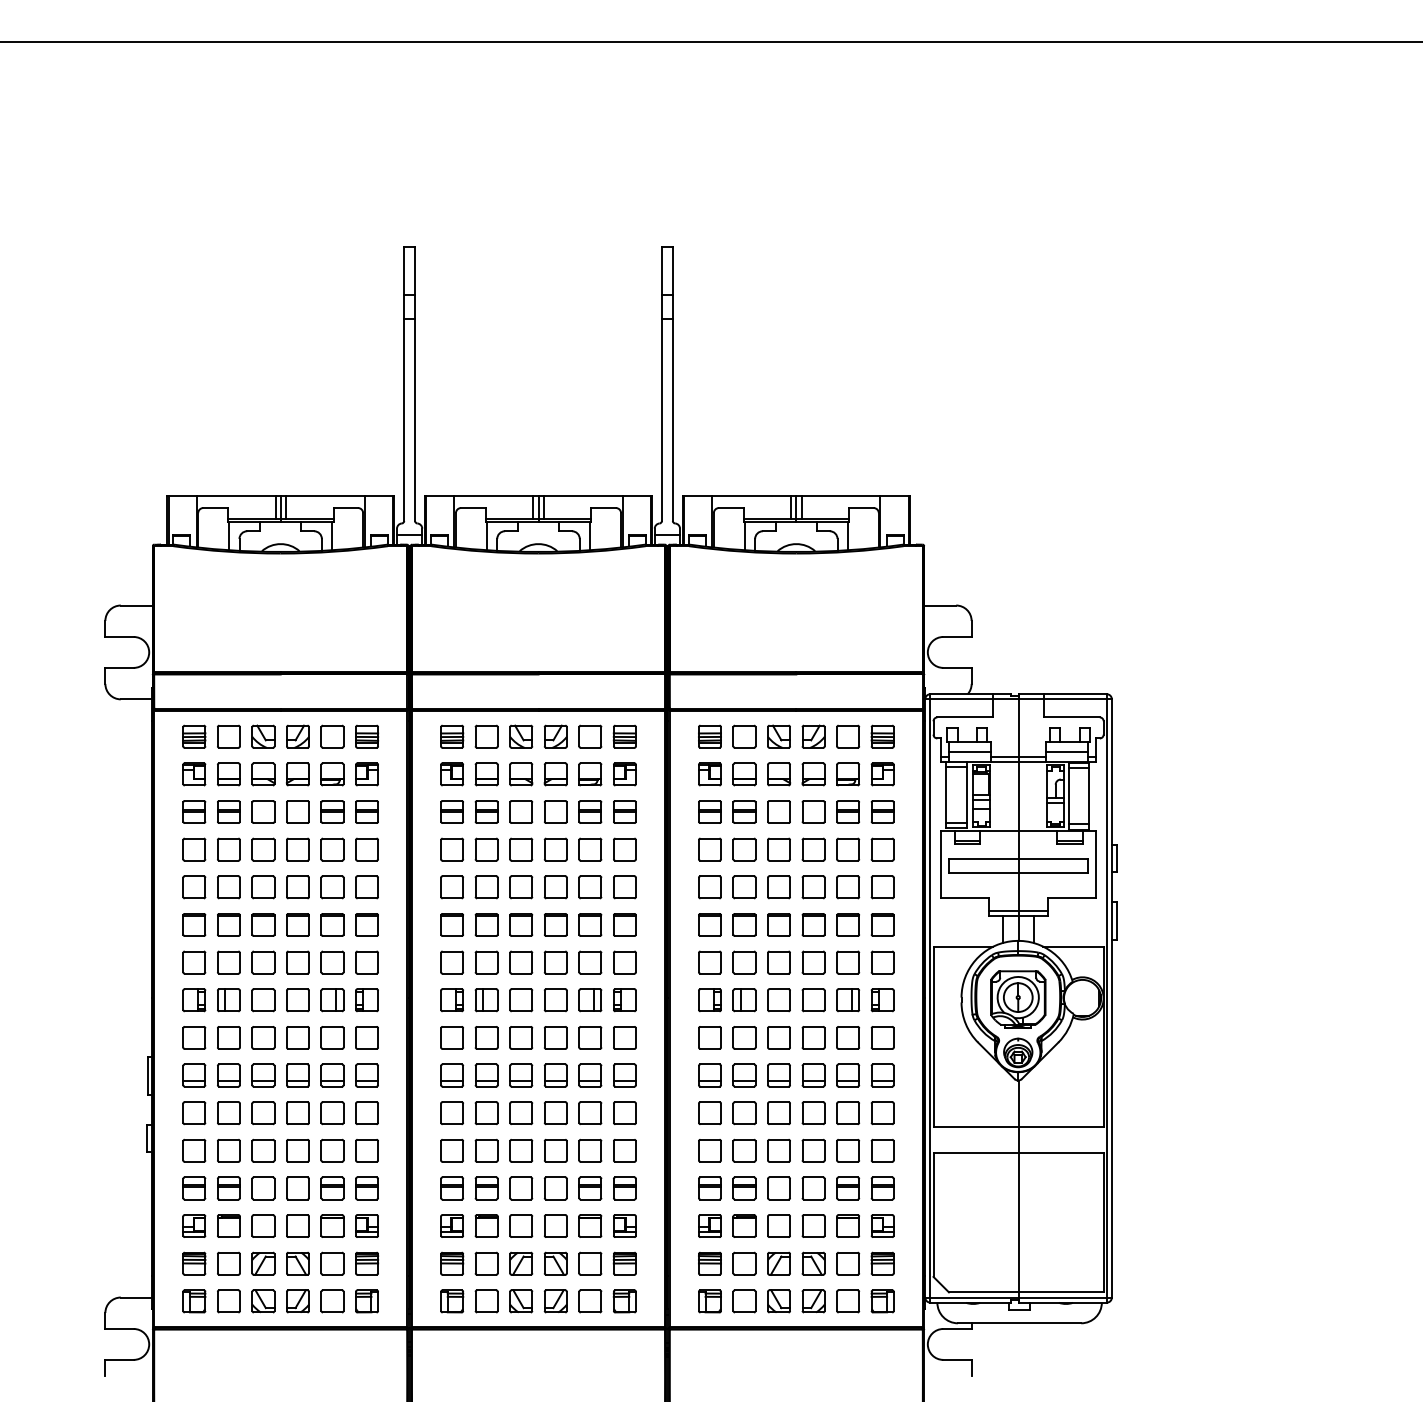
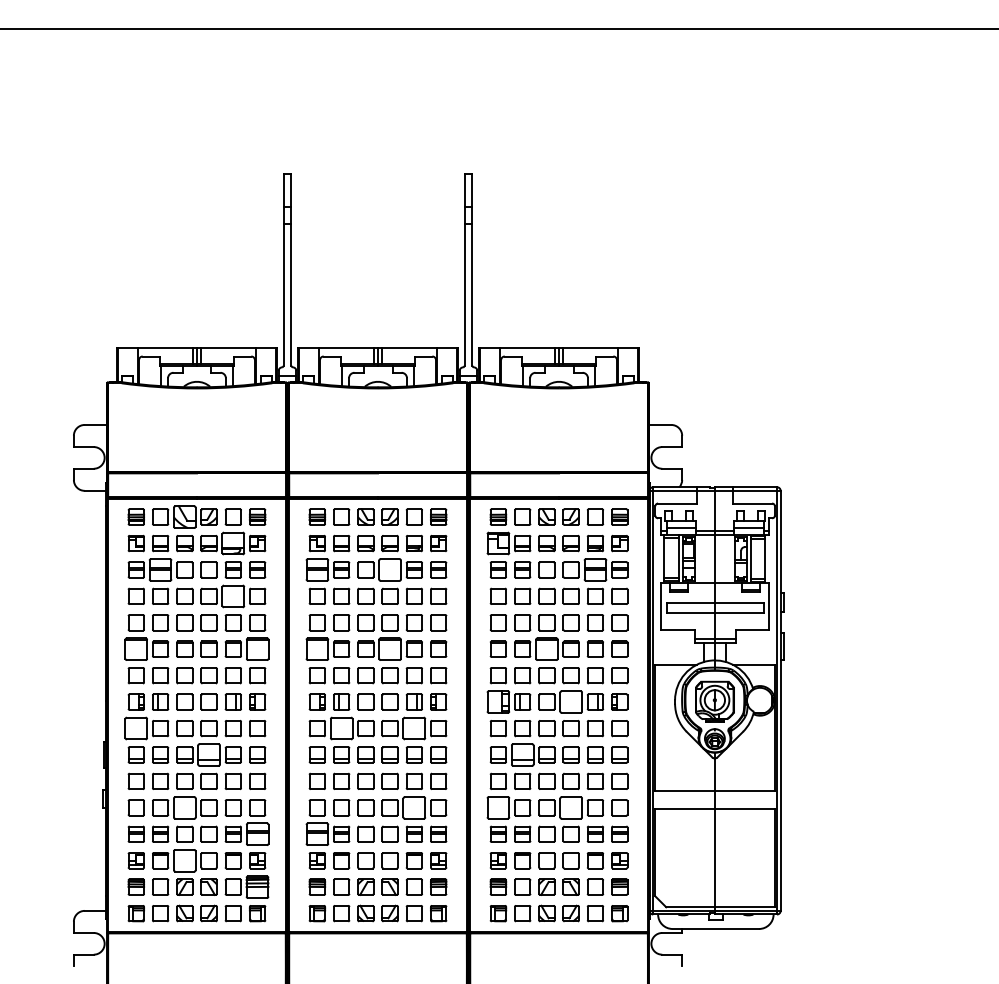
part: (263, 736) -> (184, 516), size x1.4
part: (332, 774) -> (233, 543), size x1.4
part: (709, 774) -> (498, 543), size x1.4
part: (228, 811) -> (160, 569), size x1.4
part: (451, 811) -> (316, 569), size x1.4
part: (555, 811) -> (389, 569), size x1.4
part: (847, 811) -> (594, 569), size x1.4
part: (332, 849) -> (233, 596), size x1.4
part: (194, 924) -> (136, 648), size x1.4
part: (366, 924) -> (257, 648), size x1.4
part: (451, 924) -> (316, 648), size x1.4
part: (555, 924) -> (389, 648), size x1.4
part: (778, 924) -> (546, 648), size x1.4
part: (709, 1000) -> (498, 702), size x1.4
part: (813, 1000) -> (571, 702), size x1.4
part: (194, 1037) -> (136, 728), size x1.4
part: (486, 1037) -> (341, 728), size x1.4
part: (590, 1037) -> (414, 728), size x1.4
part: (297, 1075) -> (208, 754), size x1.4
part: (744, 1075) -> (522, 754), size x1.4
part: (263, 1150) -> (184, 807), size x1.4
part: (590, 1150) -> (414, 807), size x1.4
part: (709, 1150) -> (498, 807), size x1.4
part: (813, 1150) -> (571, 807), size x1.4
part: (366, 1188) -> (257, 834), size x1.4
part: (451, 1188) -> (316, 834), size x1.4
part: (263, 1225) -> (184, 860), size x1.4
part: (367, 1263) -> (257, 886), size x1.4

